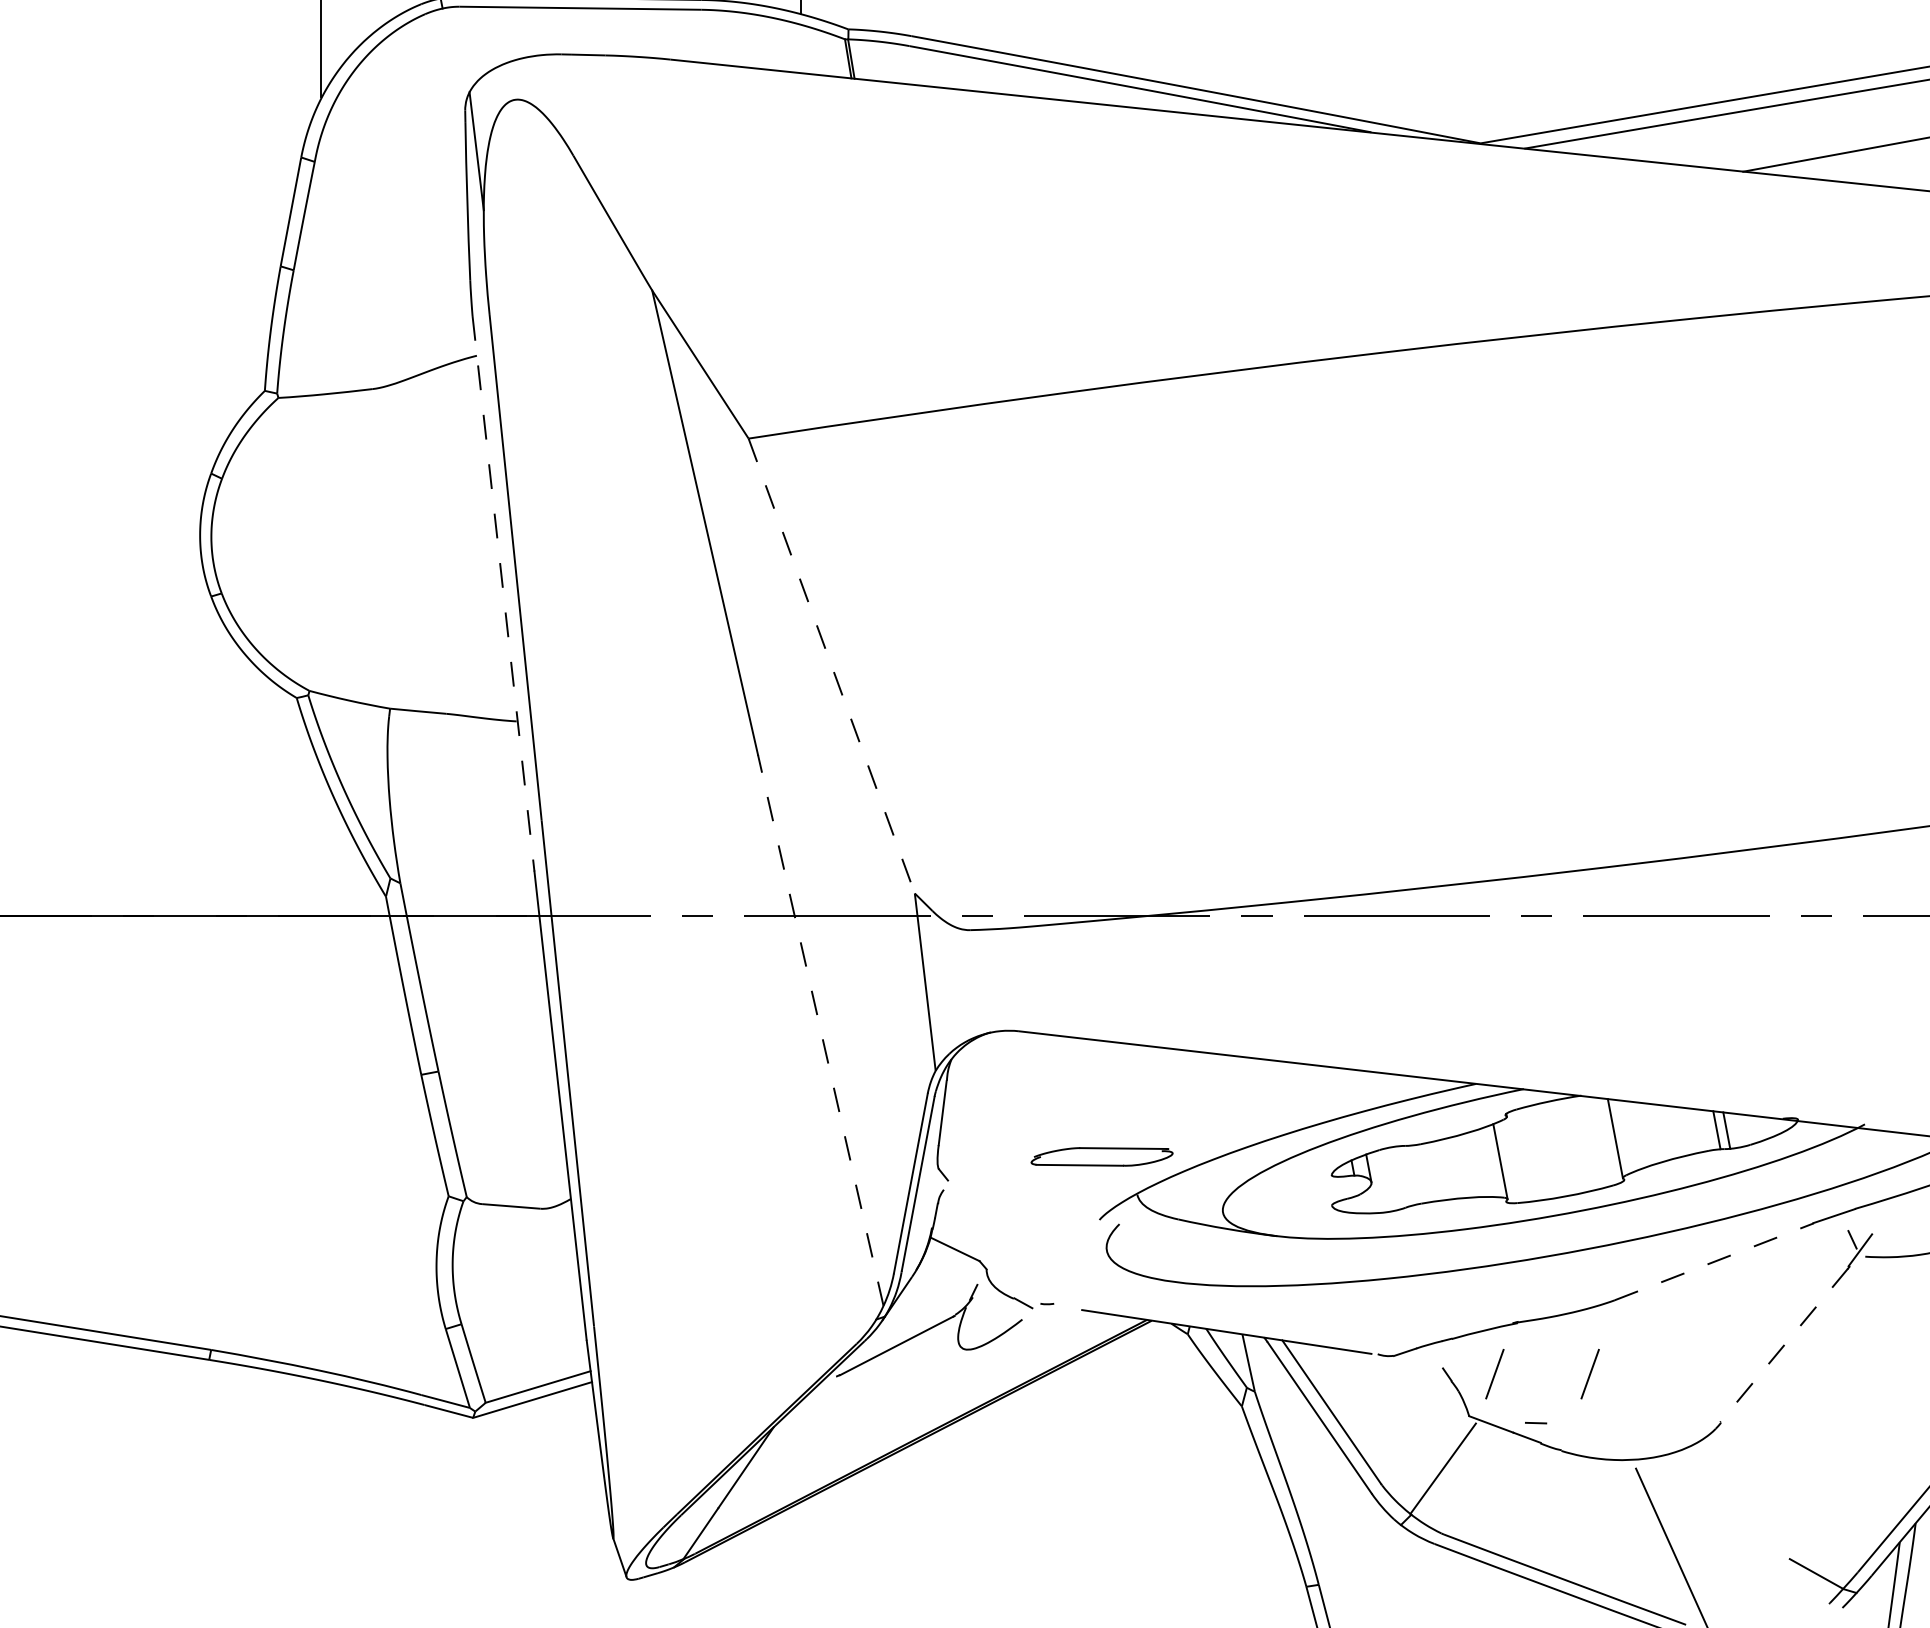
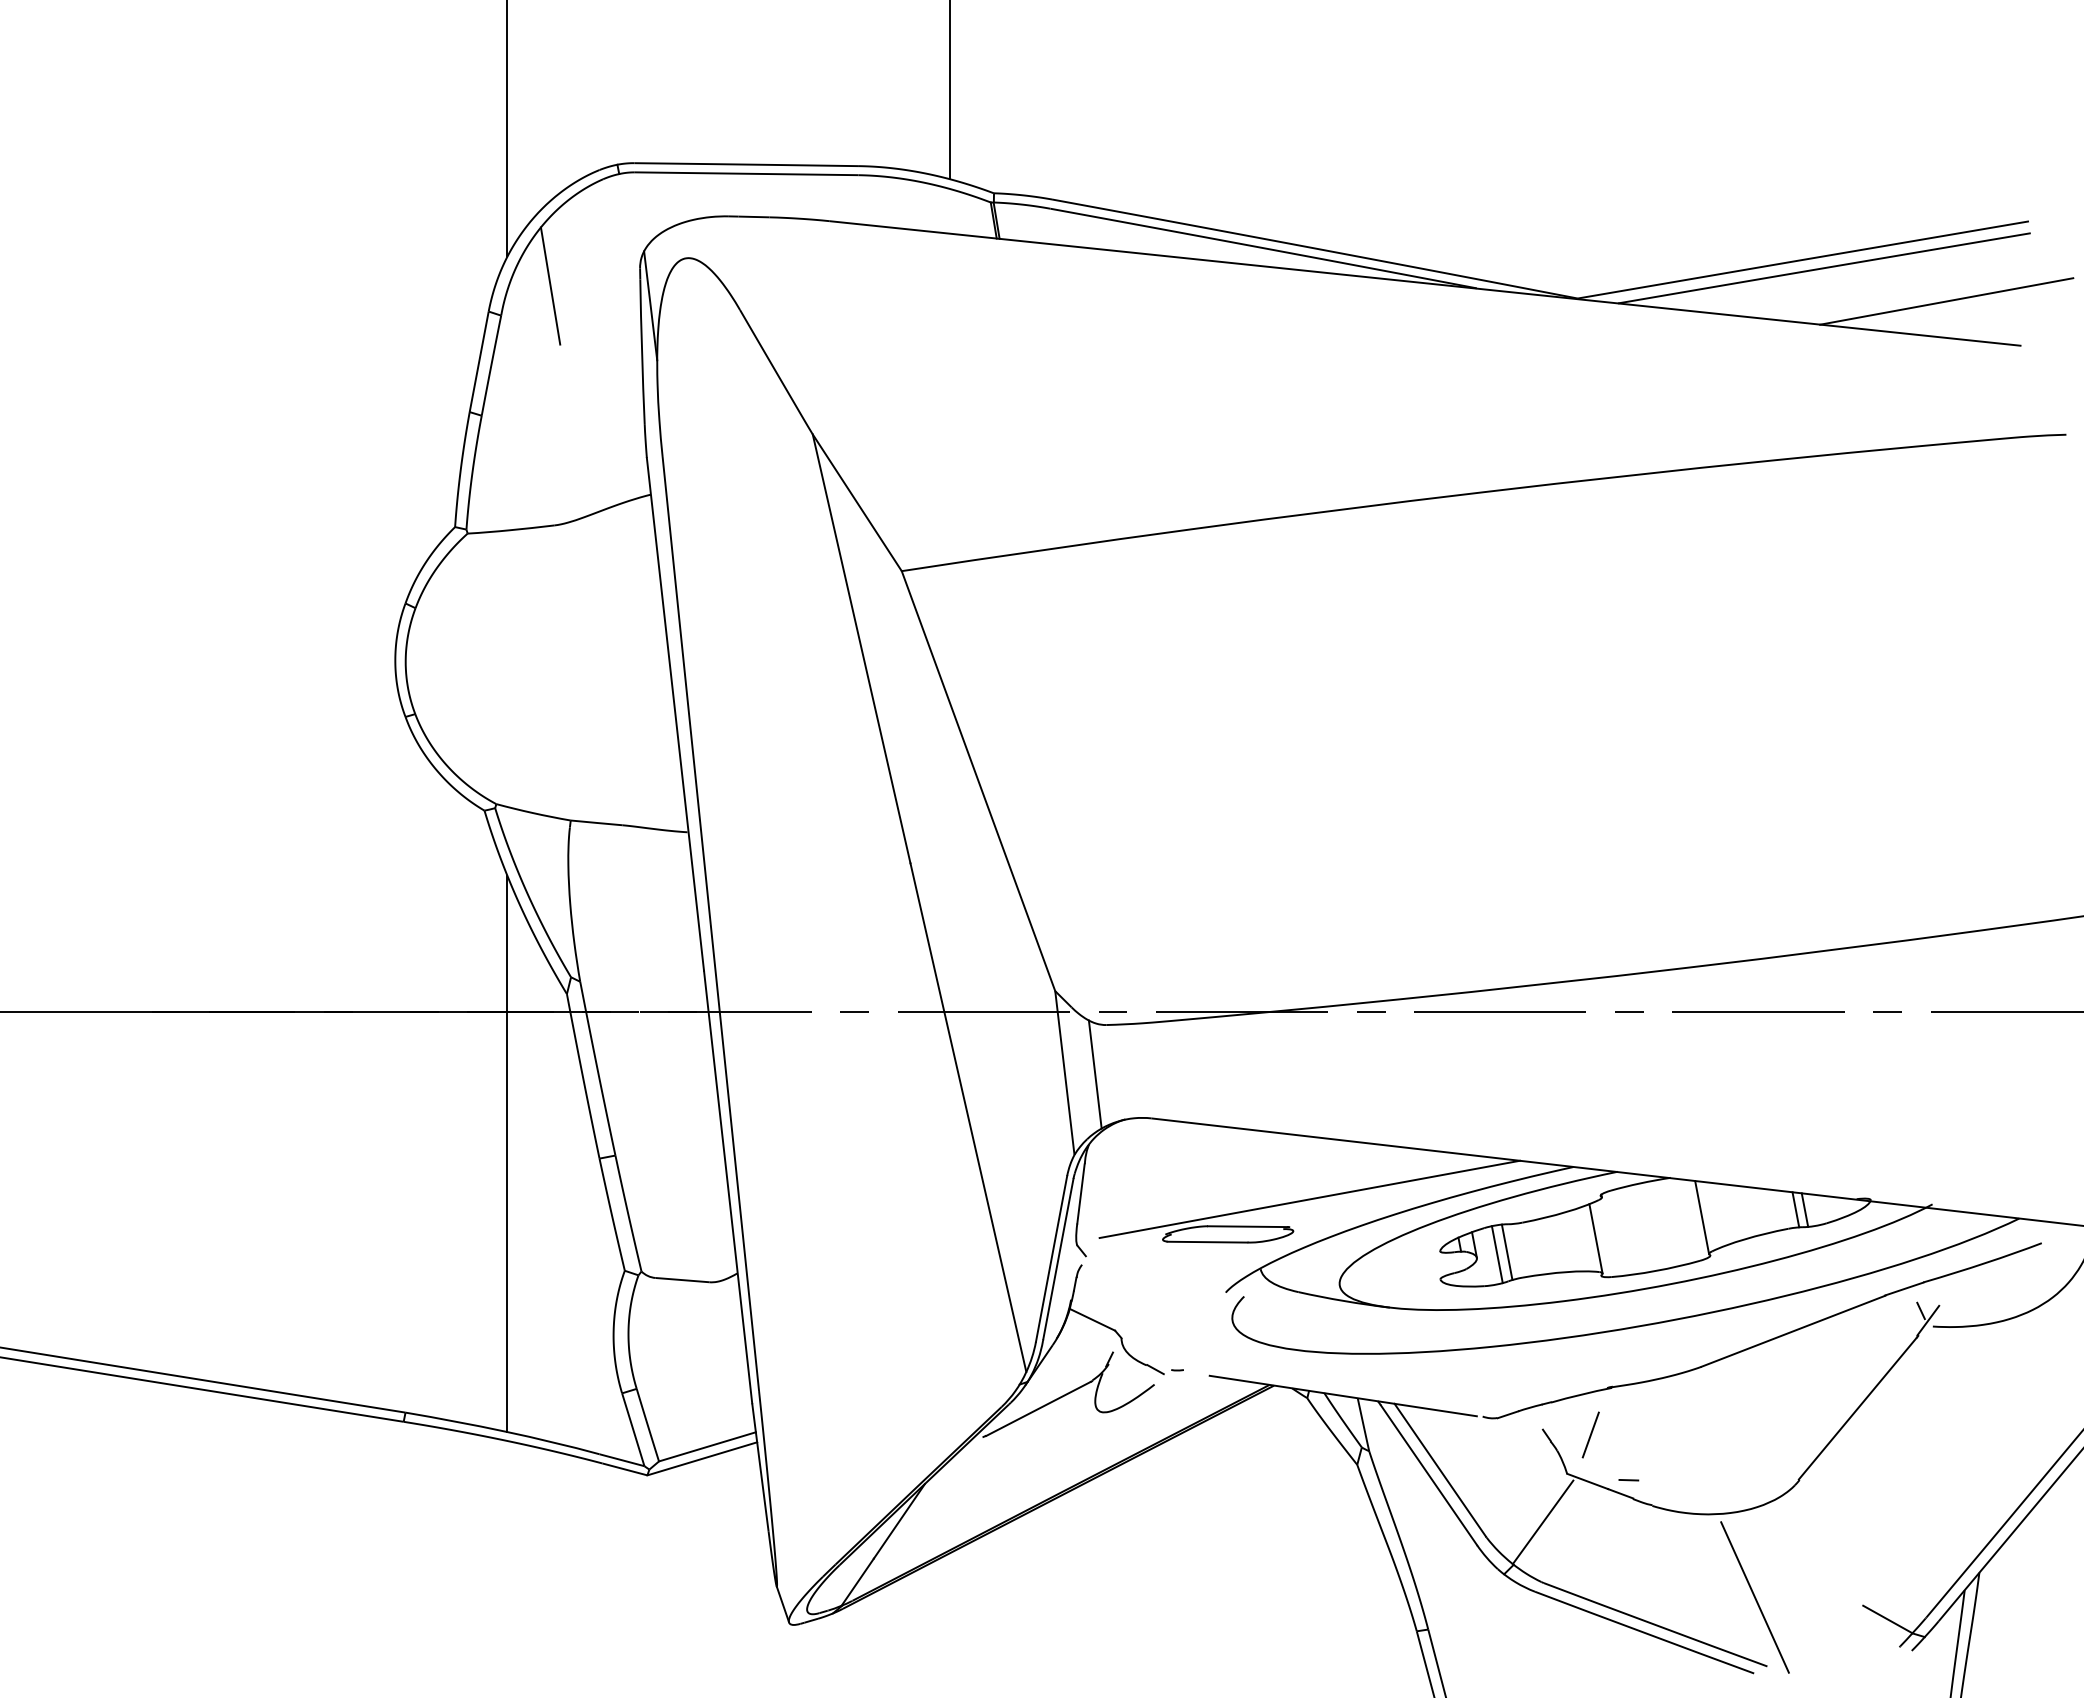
line: (368, 129) -> (550, 285), added
line: (503, 593) -> (675, 714), dashed -> solid
line: (831, 666) -> (978, 781), dashed -> solid
line: (957, 983) -> (1094, 1074), added
line: (820, 1030) -> (968, 1117), dashed -> solid
line: (321, 1069) -> (507, 1153), added
line: (1190, 1119) -> (1309, 1199), added
line: (1403, 1176) -> (1506, 1252), added
line: (1392, 1178) -> (1496, 1254), added
line: (1714, 1262) -> (1793, 1331), dashed -> solid
line: (1783, 1345) -> (1857, 1408), dashed -> solid
line: (1589, 1373) -> (1678, 1434), removed

